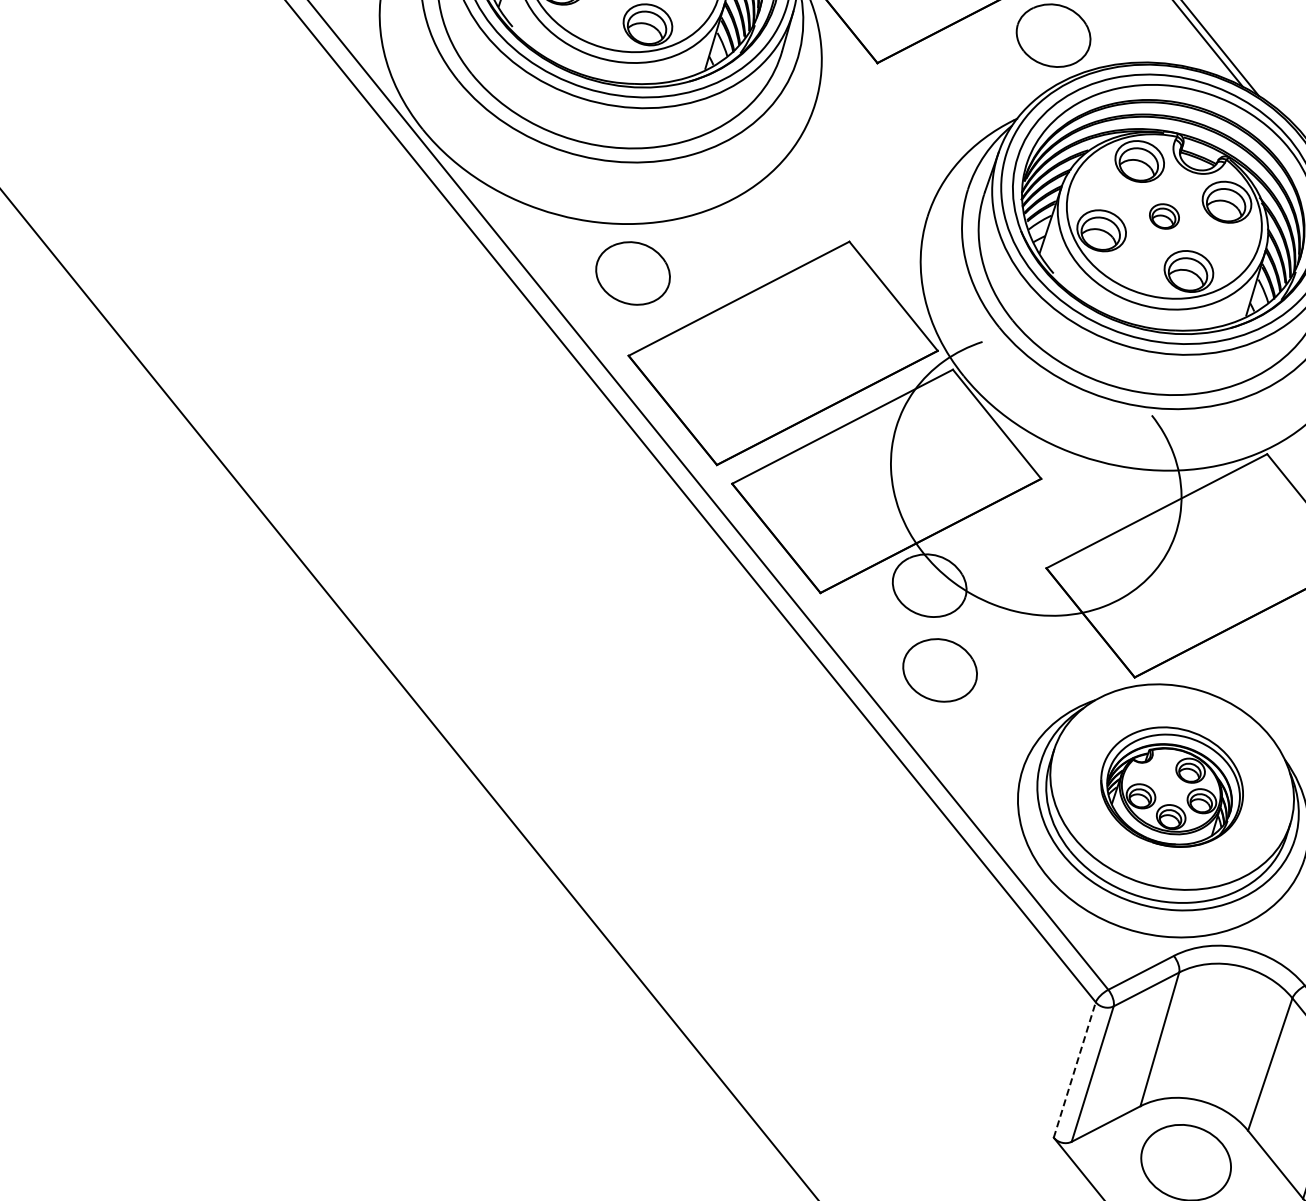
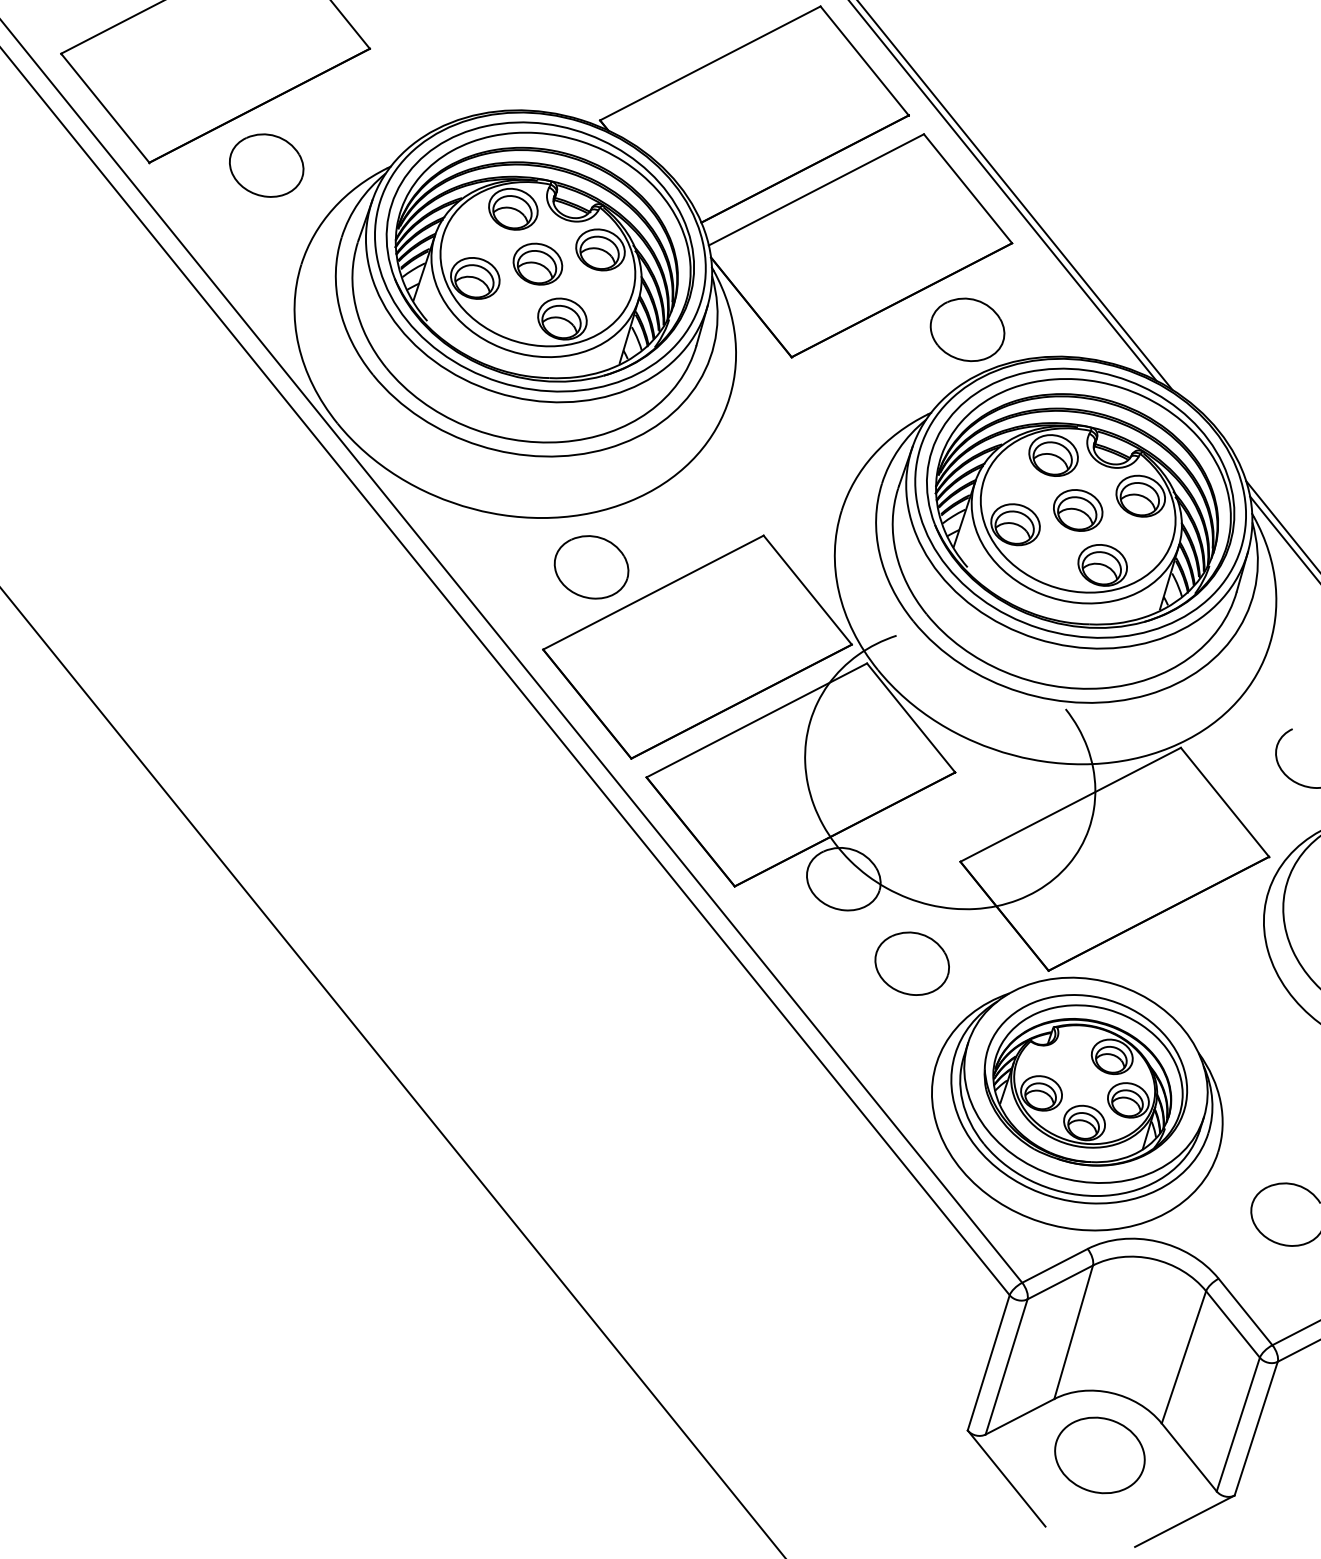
part: (1164, 216) -> (1078, 510), size x1.67
part: (632, 273) -> (591, 567), moved
part: (939, 670) -> (911, 963), moved
part: (1171, 787) -> (1085, 1080), size x1.43
line: (1074, 1069) -> (988, 1362), dashed -> solid

